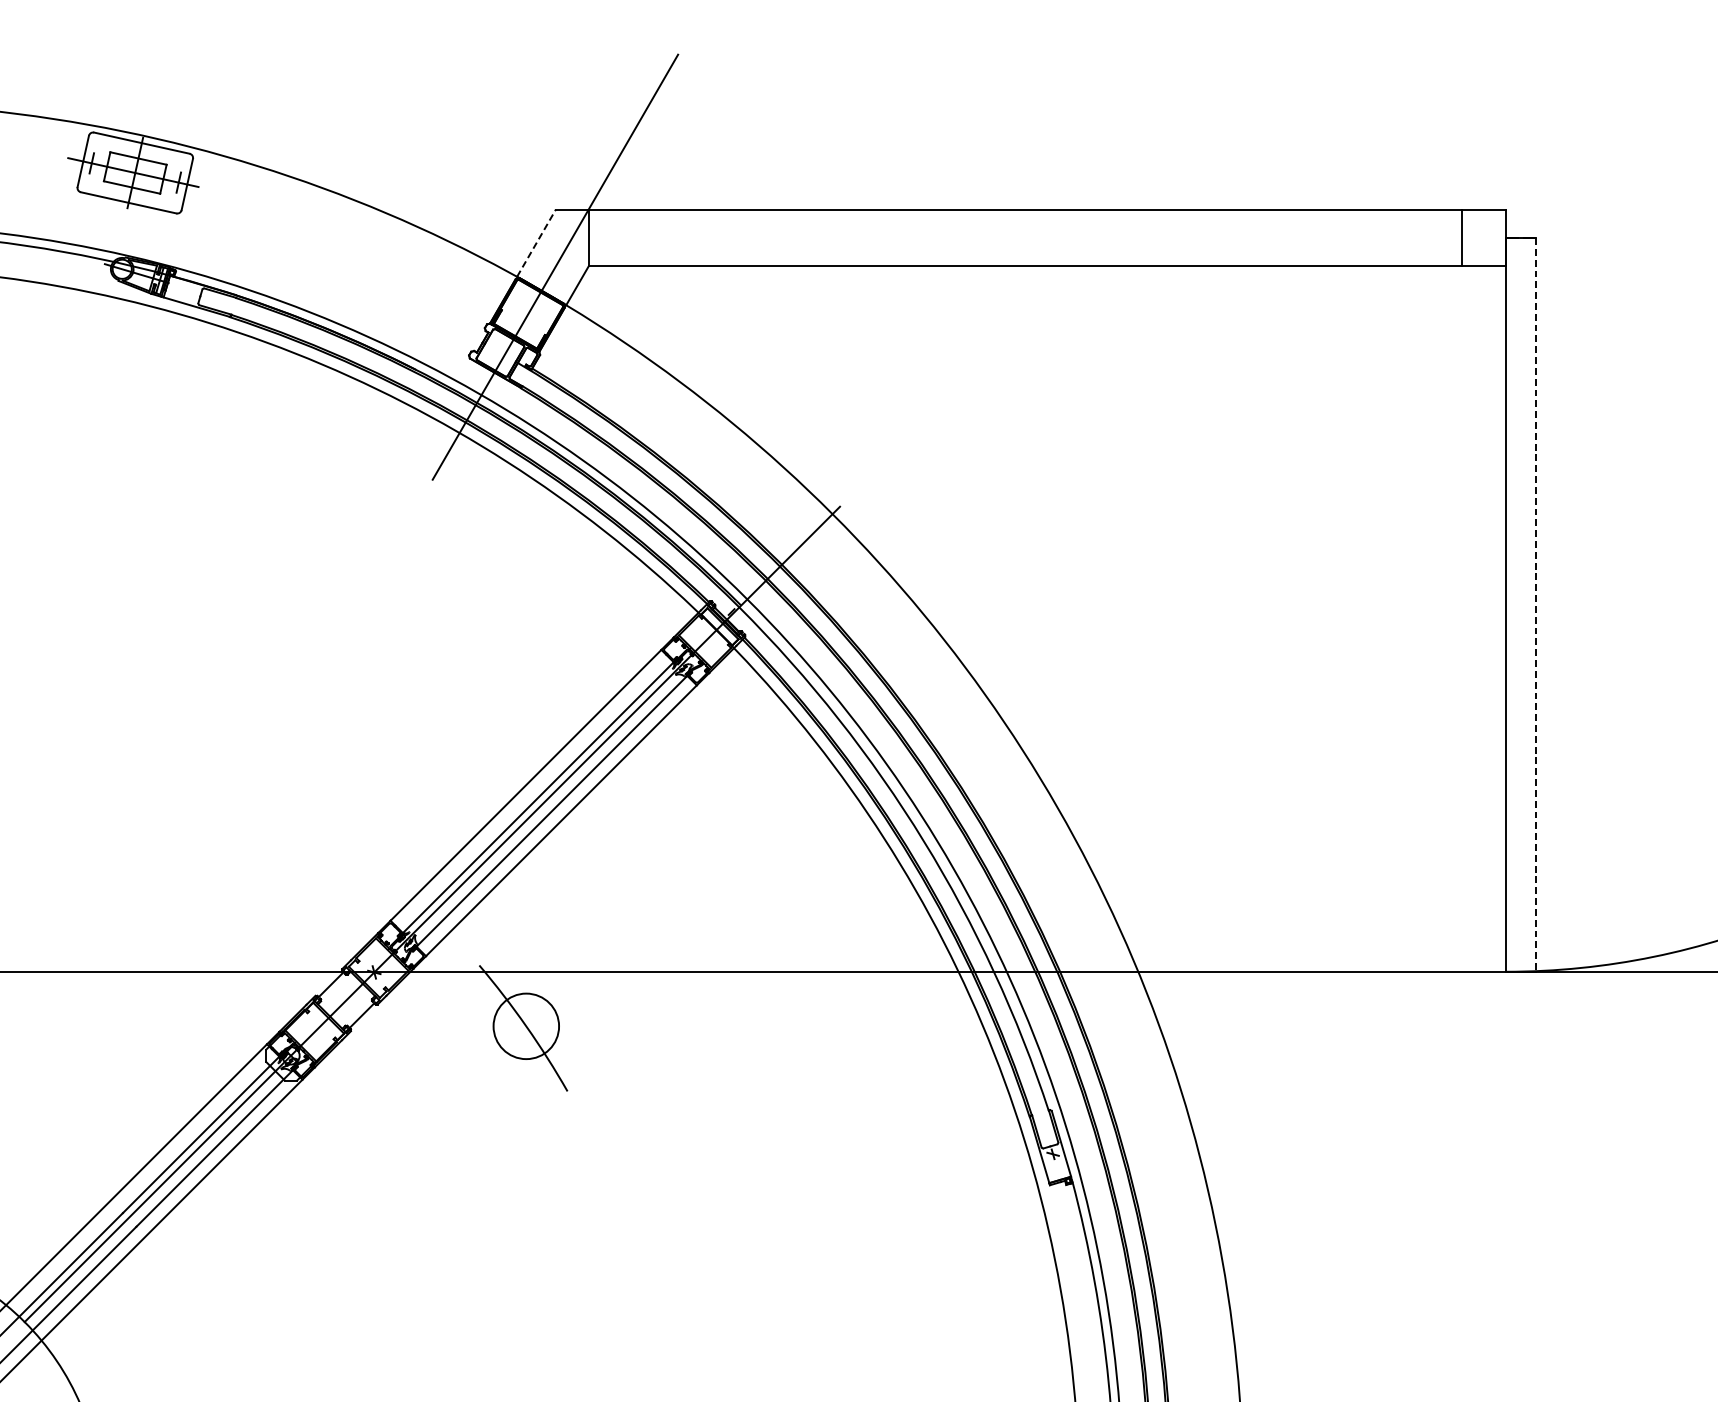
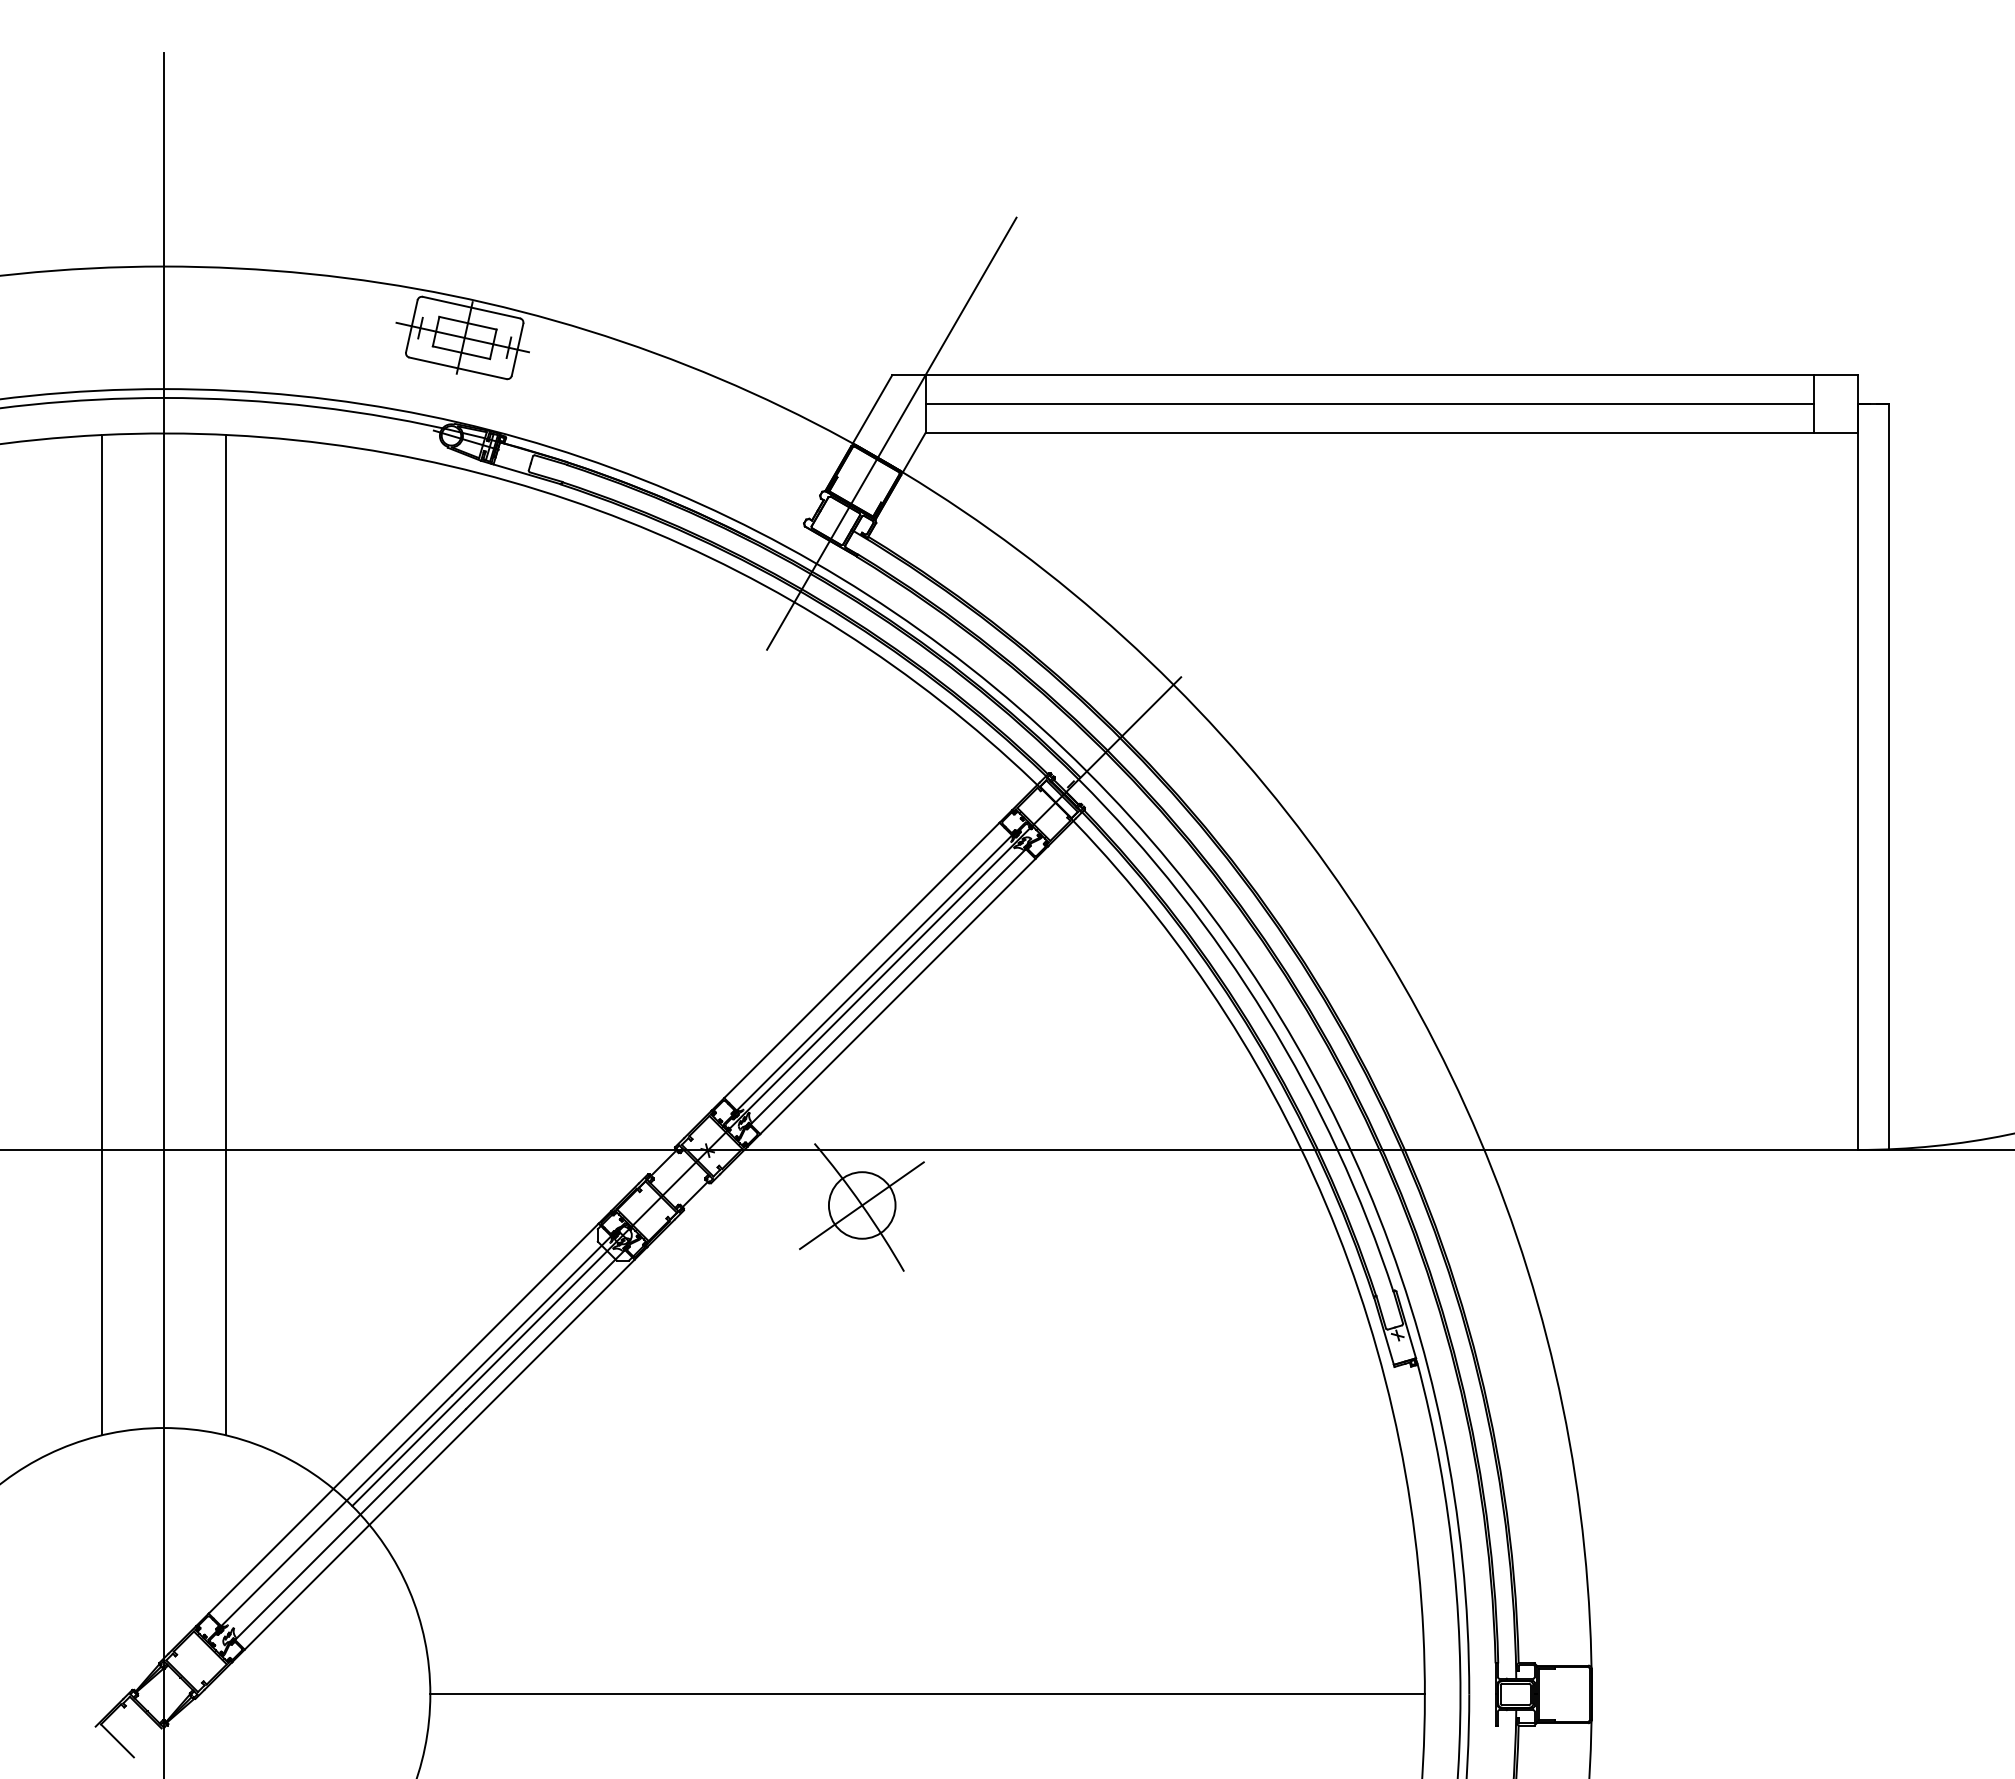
line: (1025, 238) -> (1369, 404), added
line: (536, 242) -> (872, 408), dashed -> solid
line: (1536, 605) -> (1889, 777), dashed -> solid
line: (525, 1026) -> (861, 1205), added

